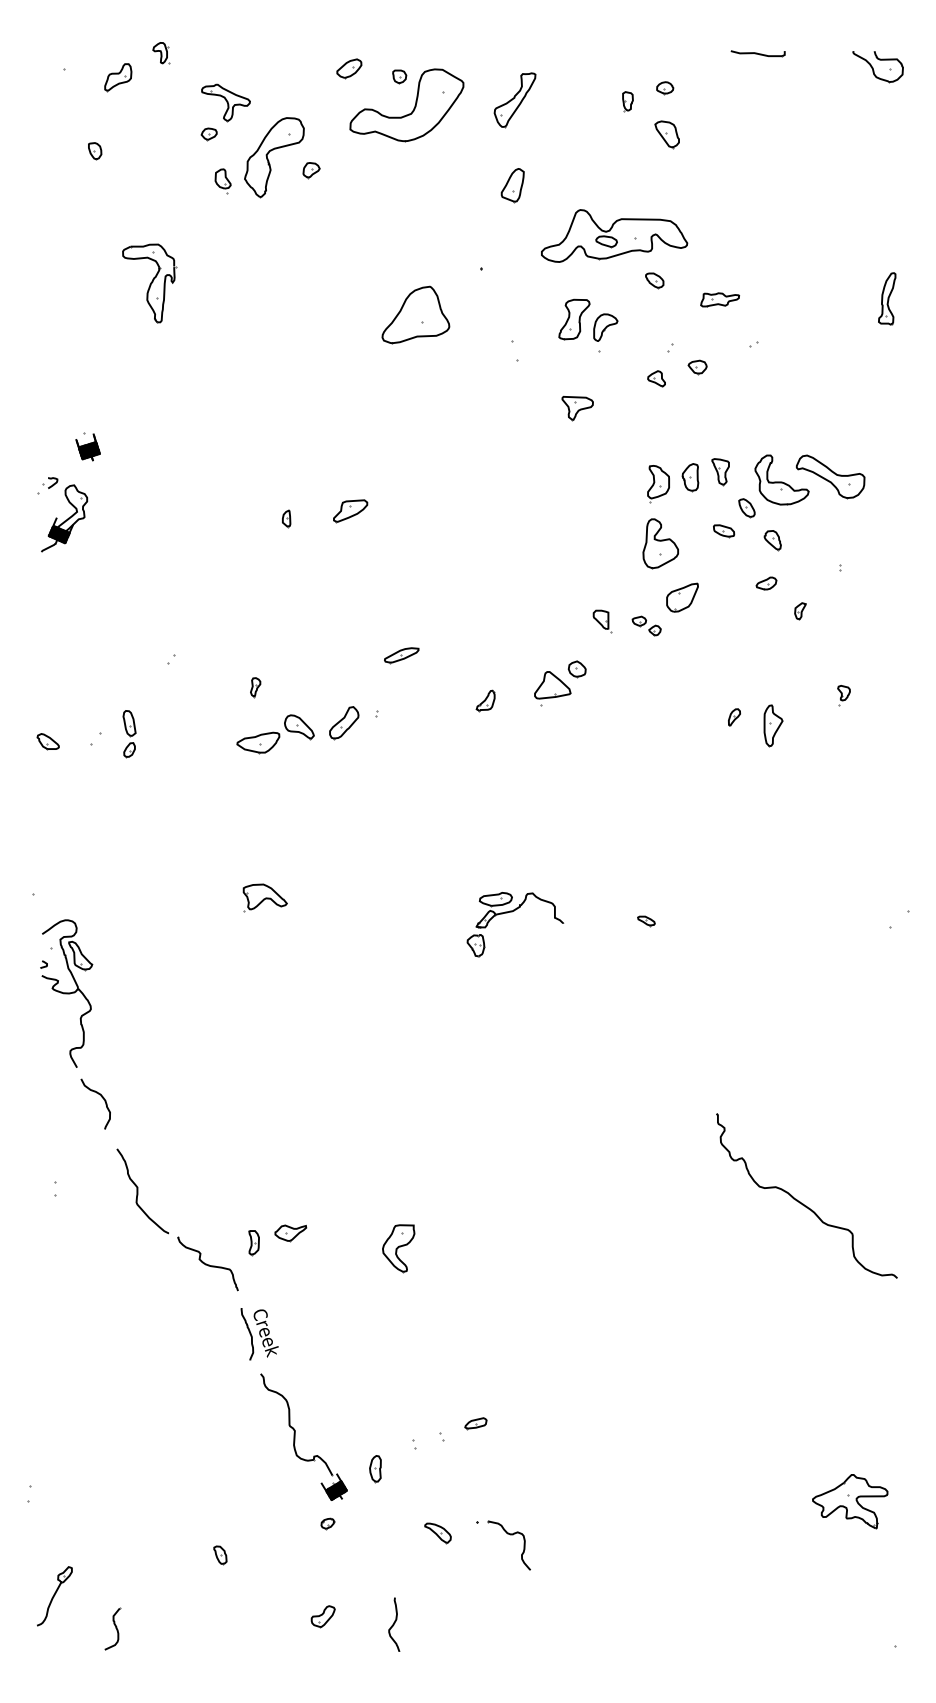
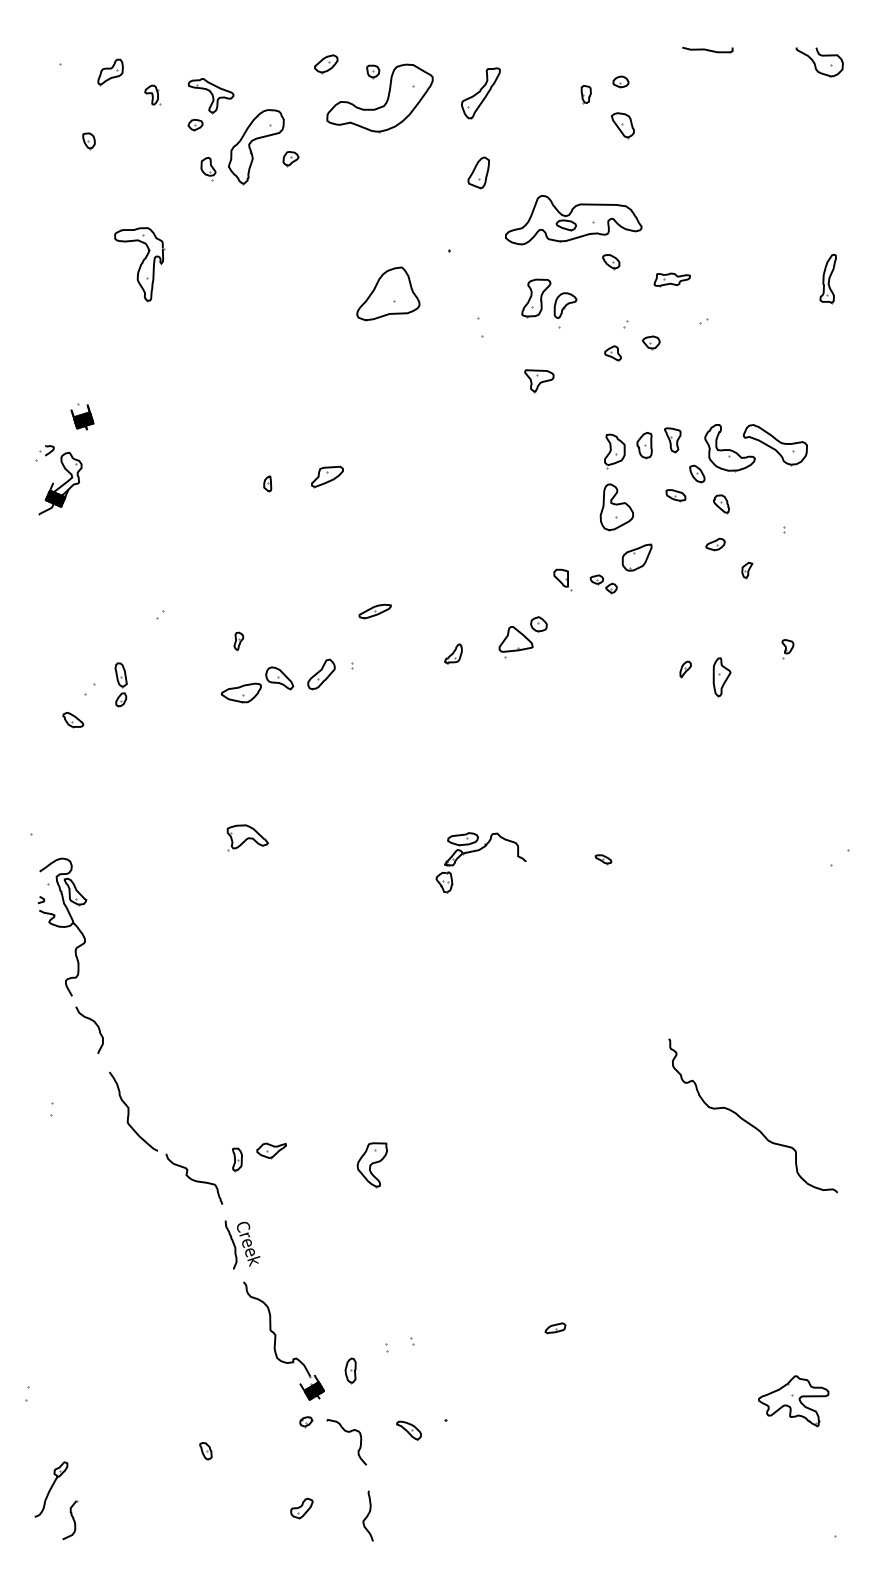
part: (161, 53) -> (152, 95), moved
part: (47, 741) -> (72, 719), moved
part: (475, 1423) -> (555, 1328), moved
part: (510, 1535) -> (347, 1432), moved
part: (112, 1628) -> (69, 1519), moved

